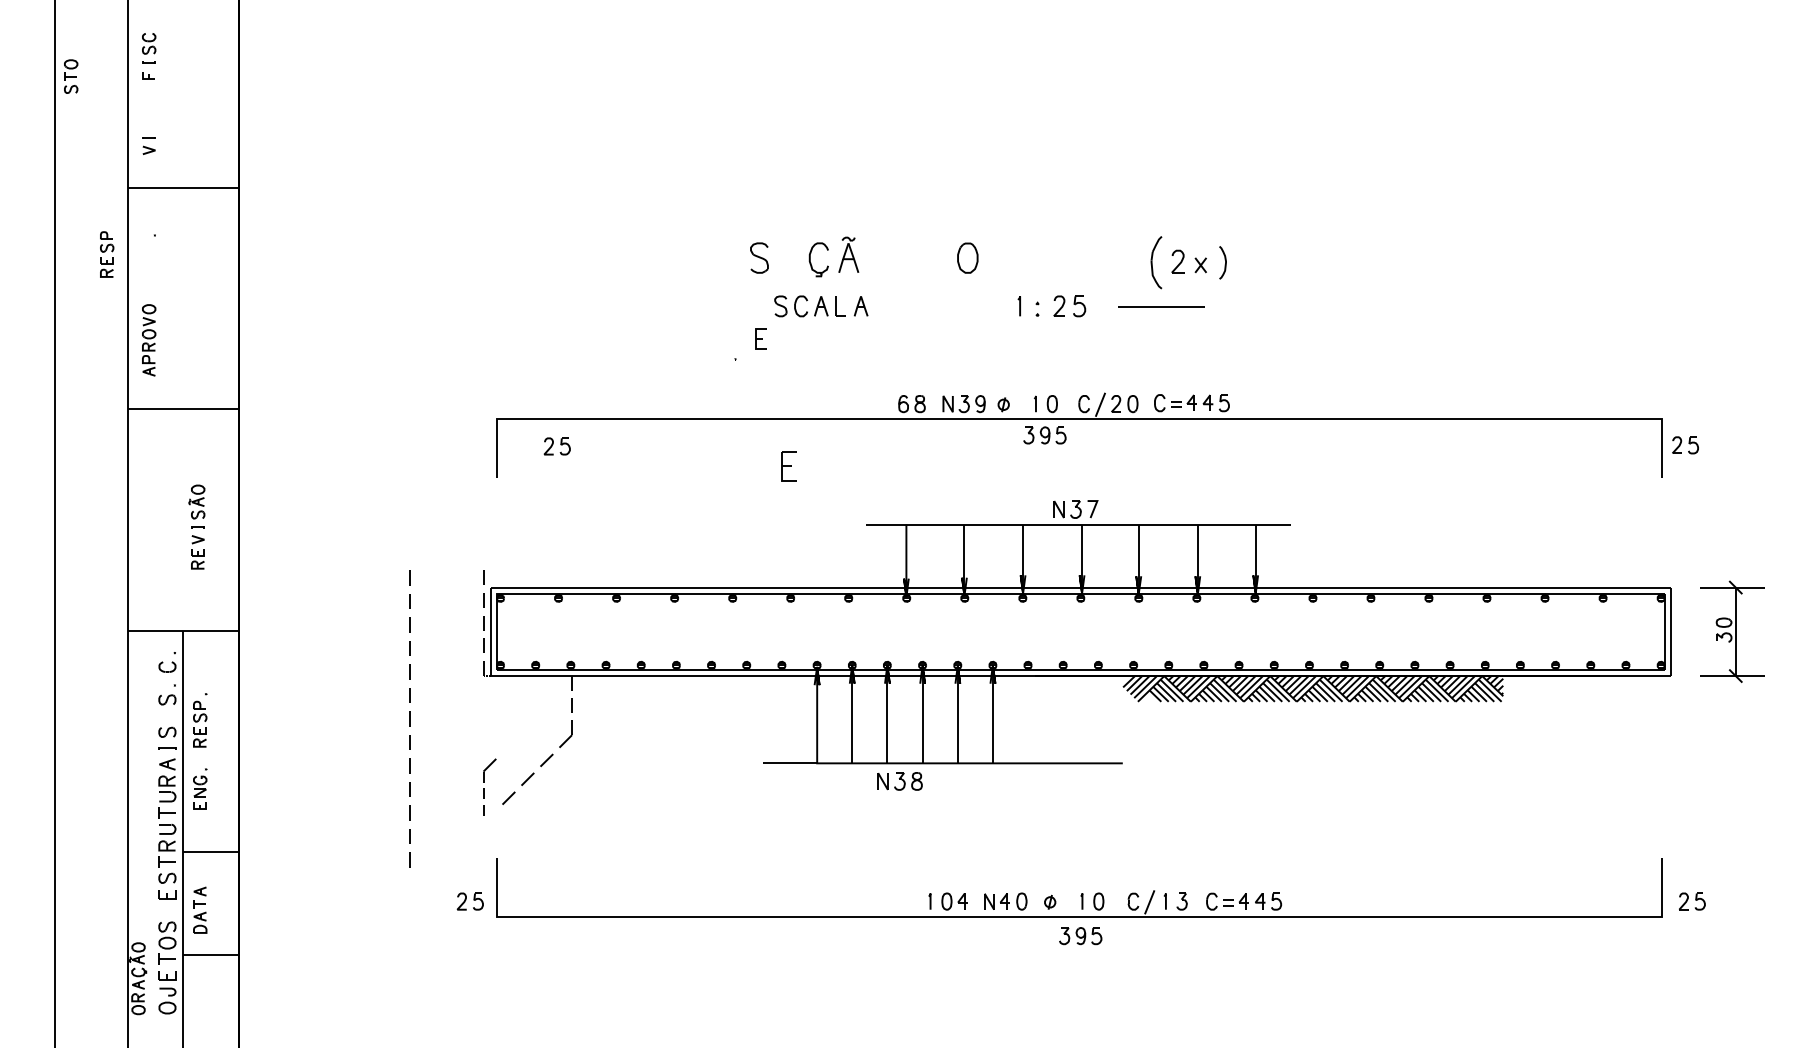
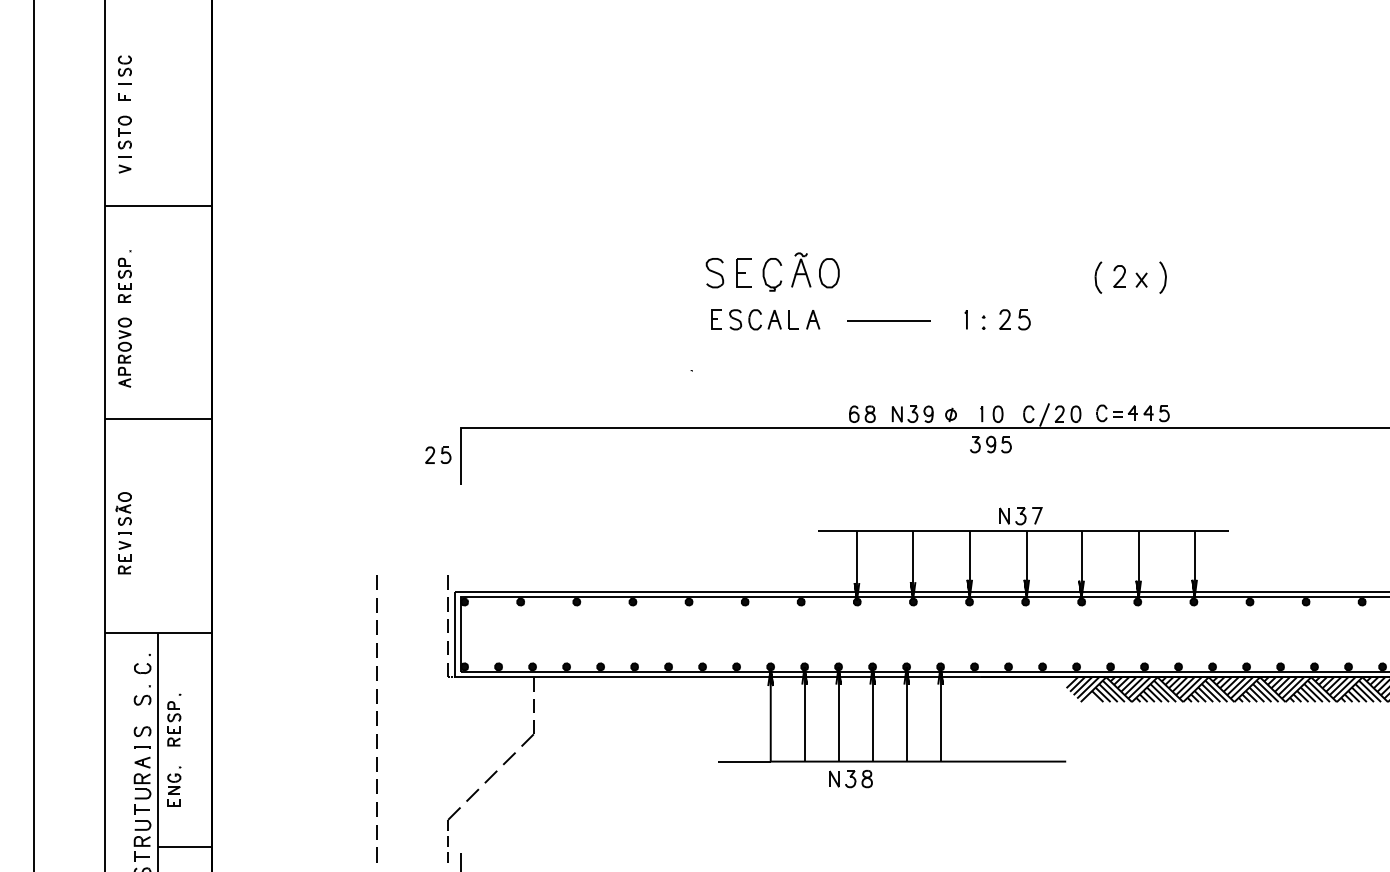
part: (71, 76) -> (125, 132), moved
part: (107, 254) -> (125, 280), moved
part: (967, 257) -> (829, 272), moved
part: (1155, 262) -> (1097, 277), size x0.62
line: (1161, 306) -> (888, 319), moved
part: (760, 338) -> (715, 318), moved
part: (556, 446) -> (437, 455), moved
part: (788, 466) -> (743, 273), moved
part: (196, 526) -> (123, 532), moved
part: (489, 786) -> (453, 834), moved

